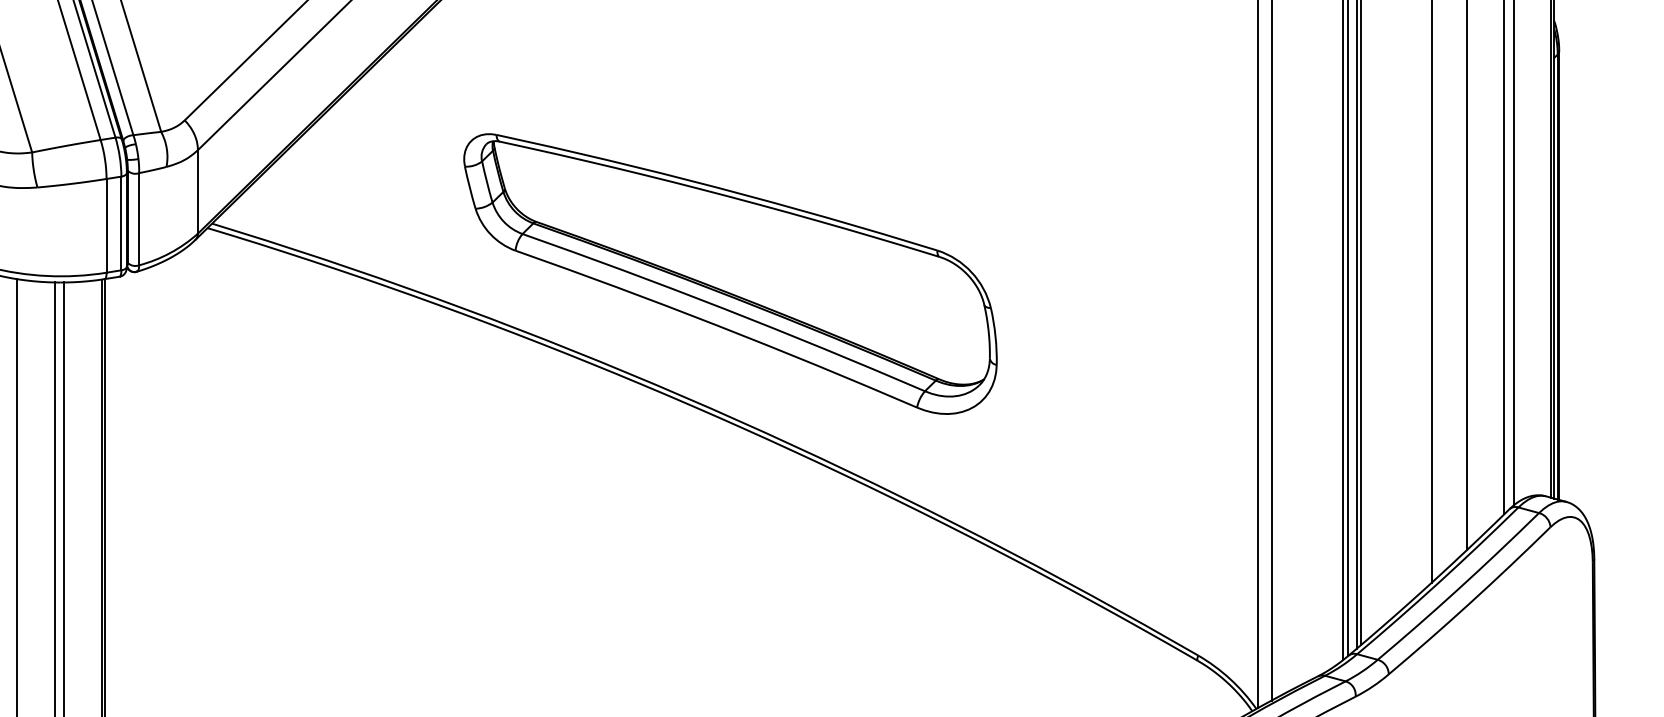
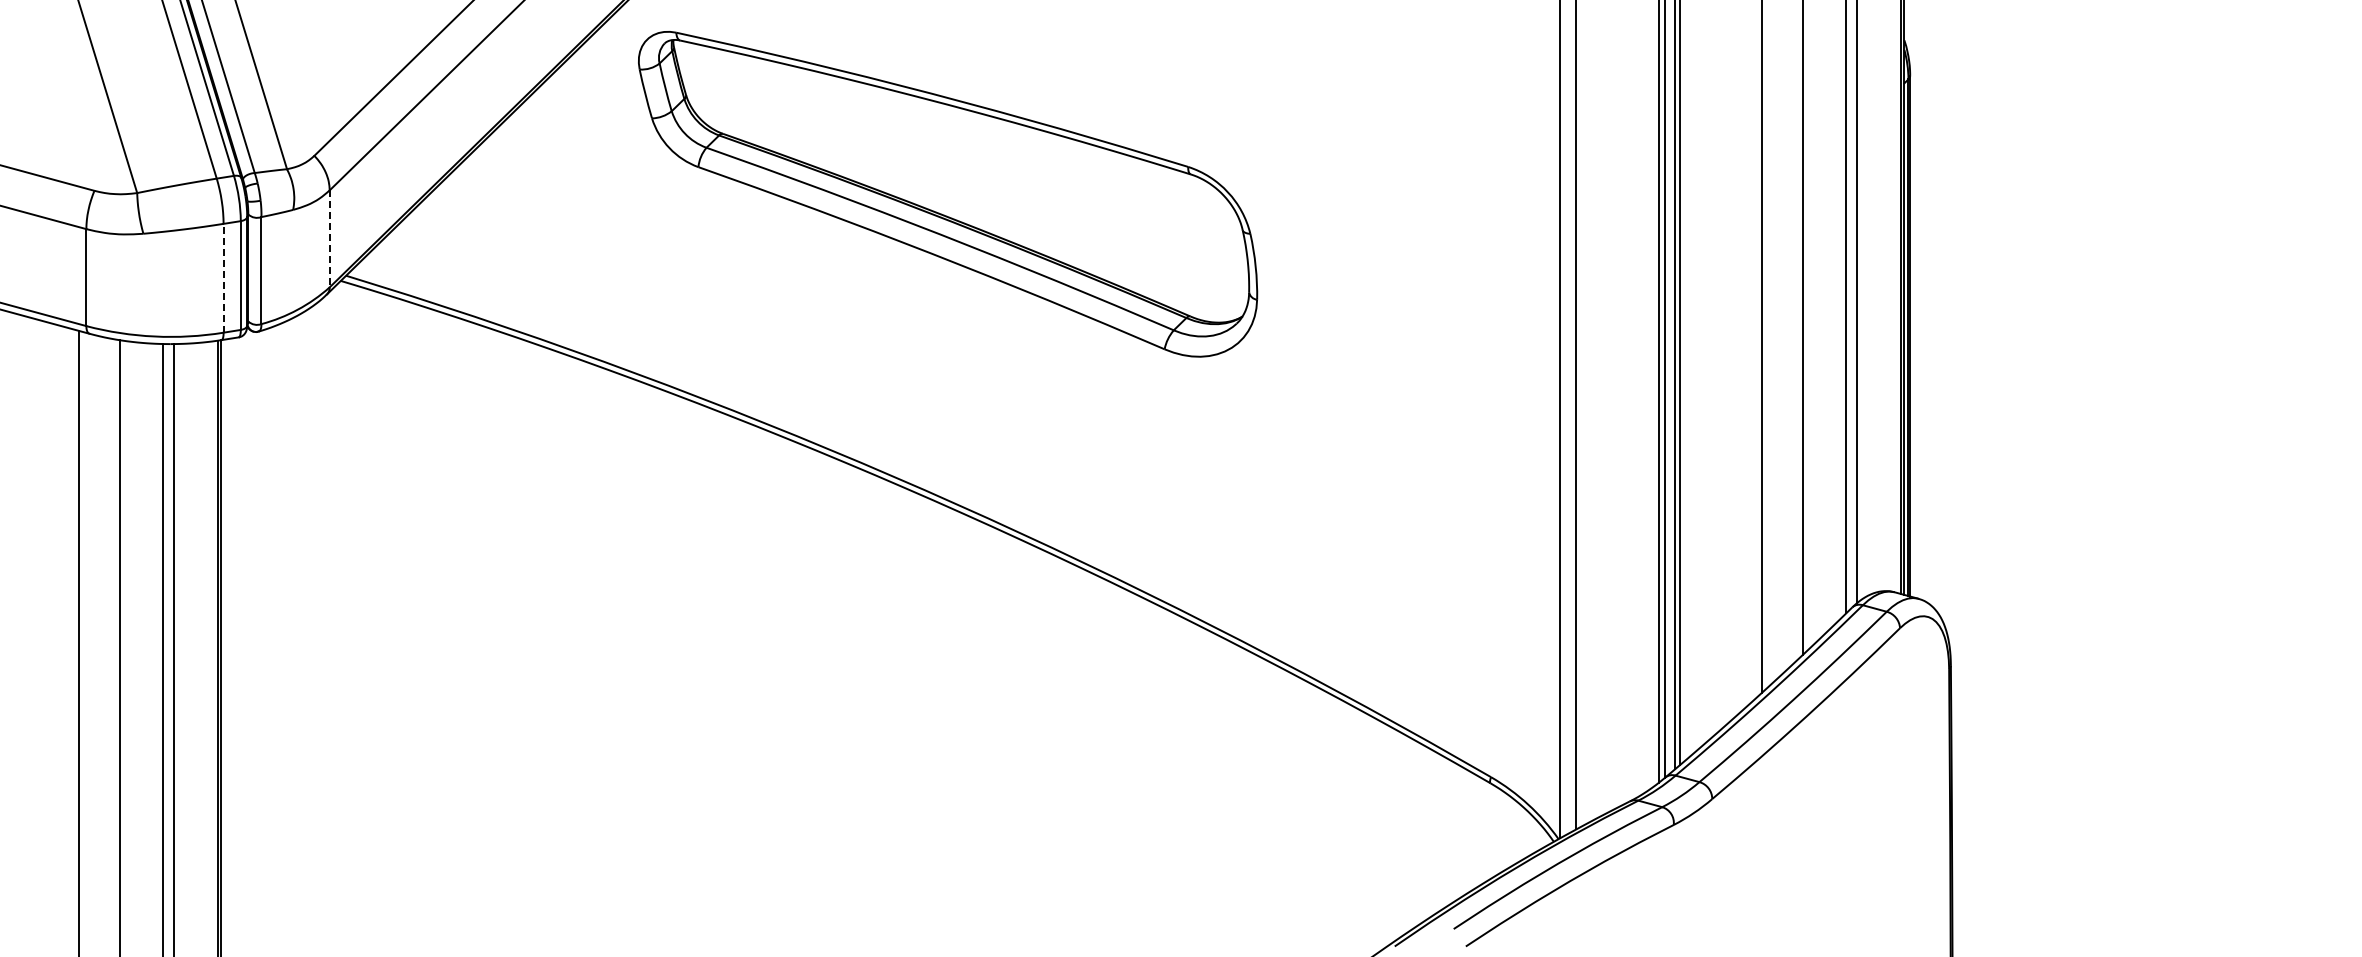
line: (197, 192) -> (329, 239), solid -> dashed
line: (106, 225) -> (223, 277), solid -> dashed
part: (730, 274) -> (948, 194), moved

